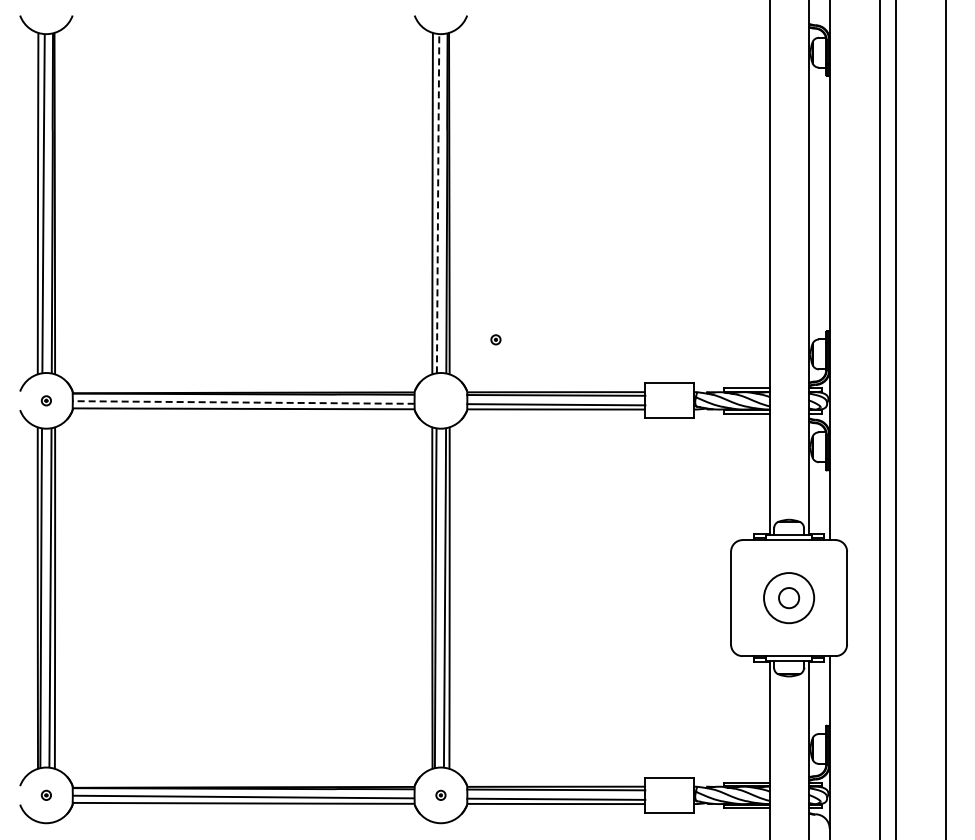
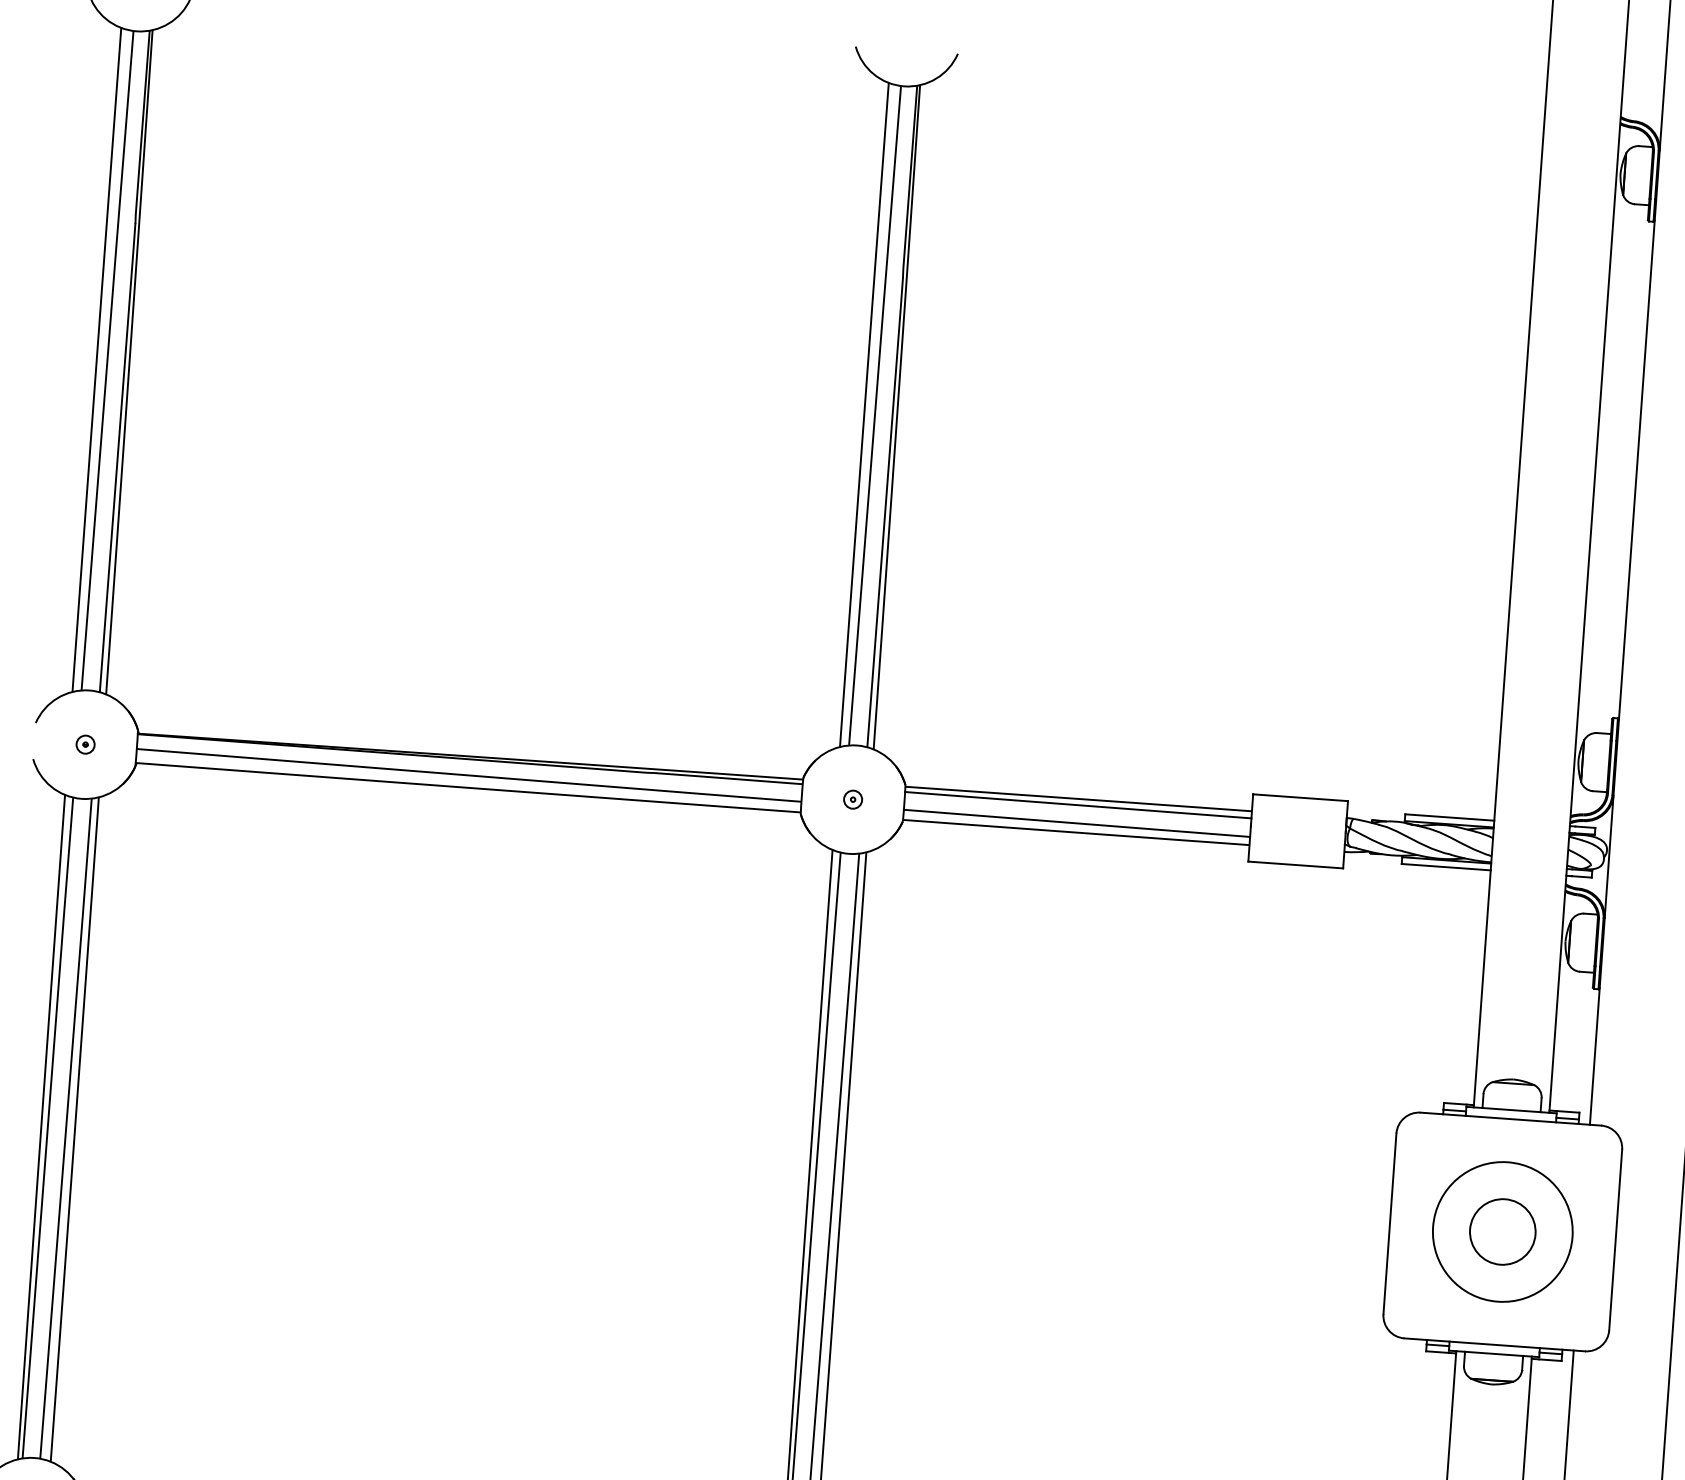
line: (438, 203) -> (875, 415), dashed -> solid
part: (495, 339) -> (852, 798), moved
line: (244, 402) -> (470, 775), dashed -> solid
circle: (788, 597) -> (1501, 1230), size x1.43
circle: (788, 597) -> (1501, 1230), size x1.67

